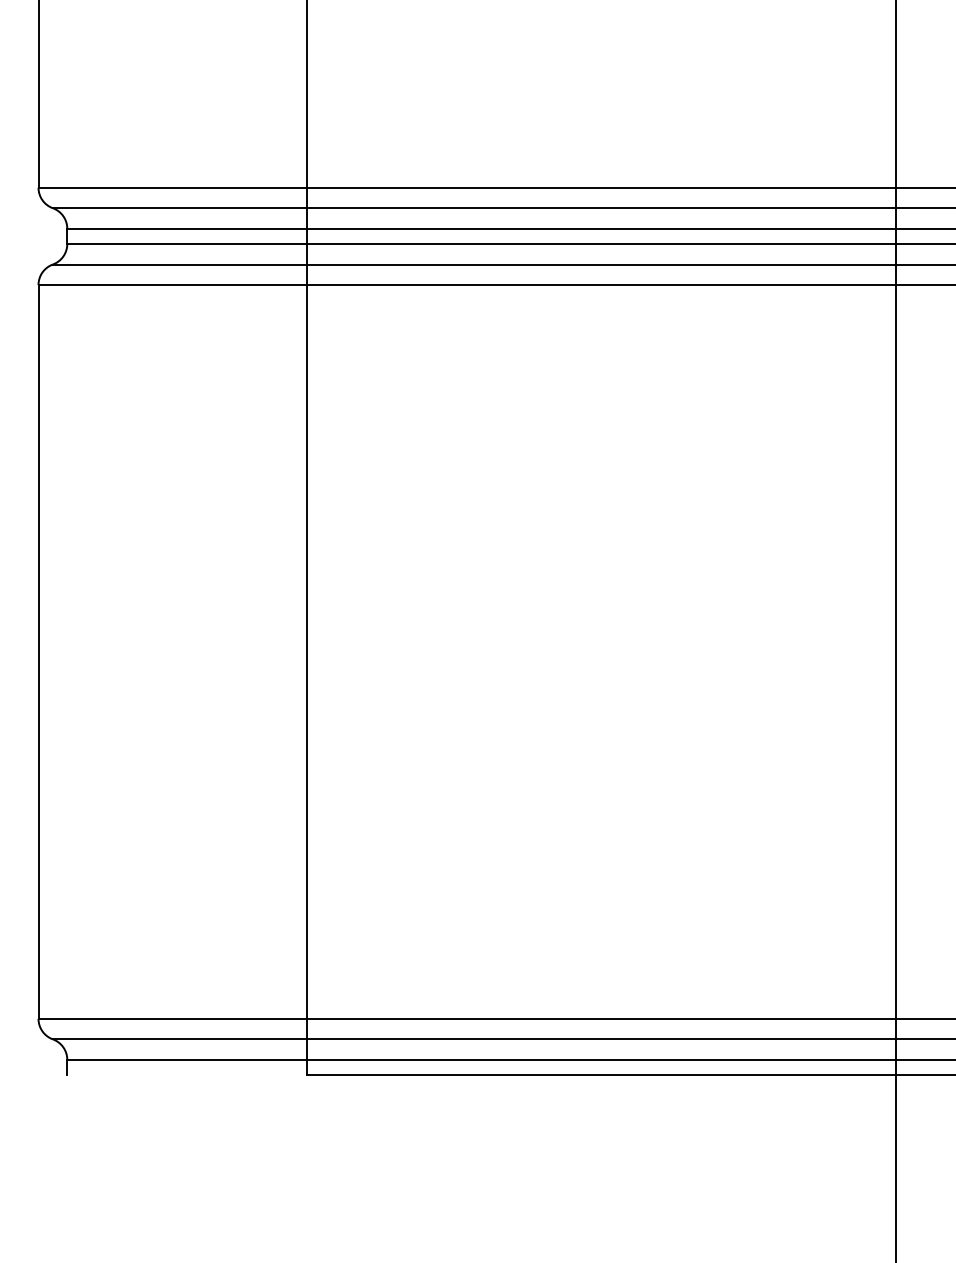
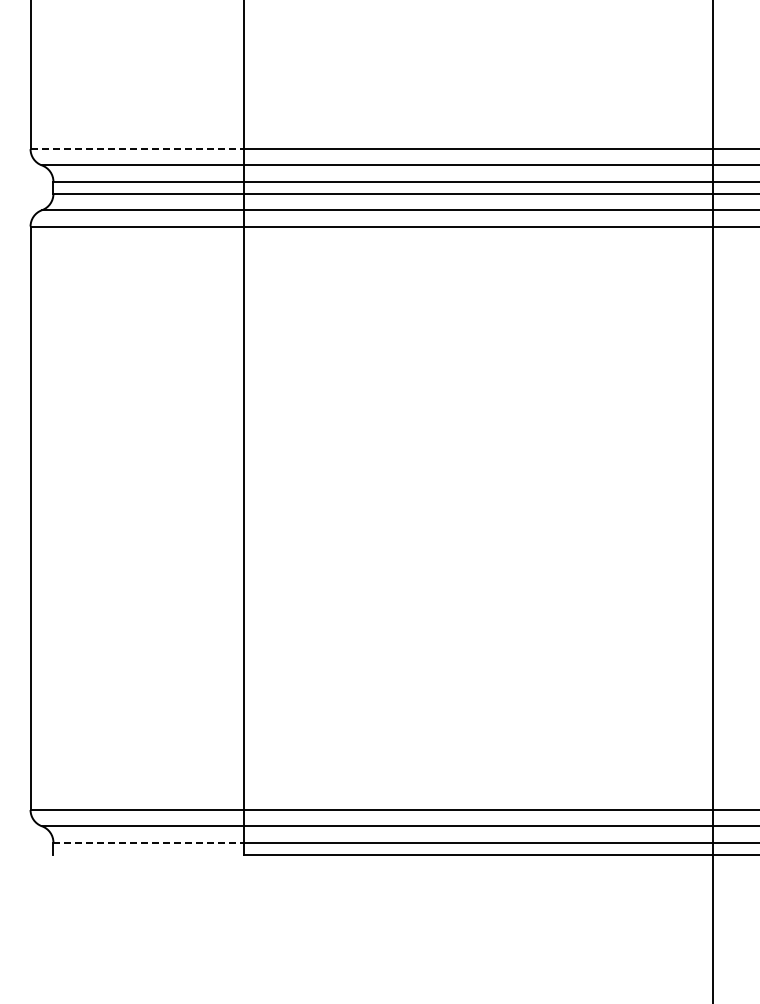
line: (173, 188) -> (137, 149), solid -> dashed
line: (188, 1059) -> (149, 842), solid -> dashed

